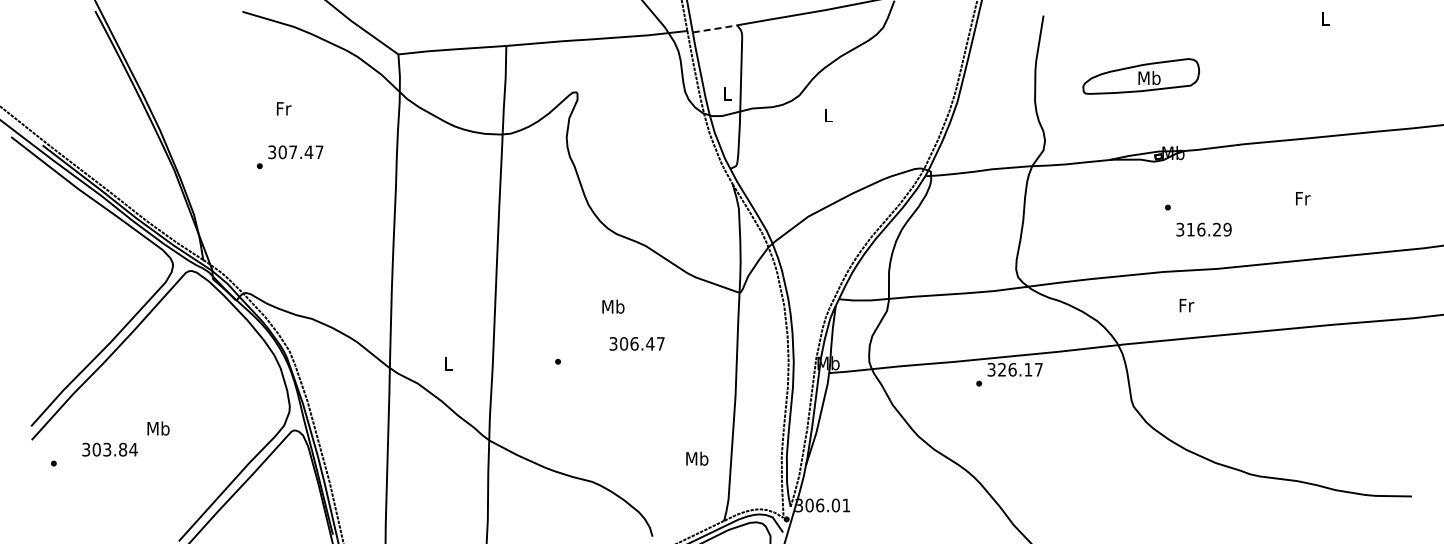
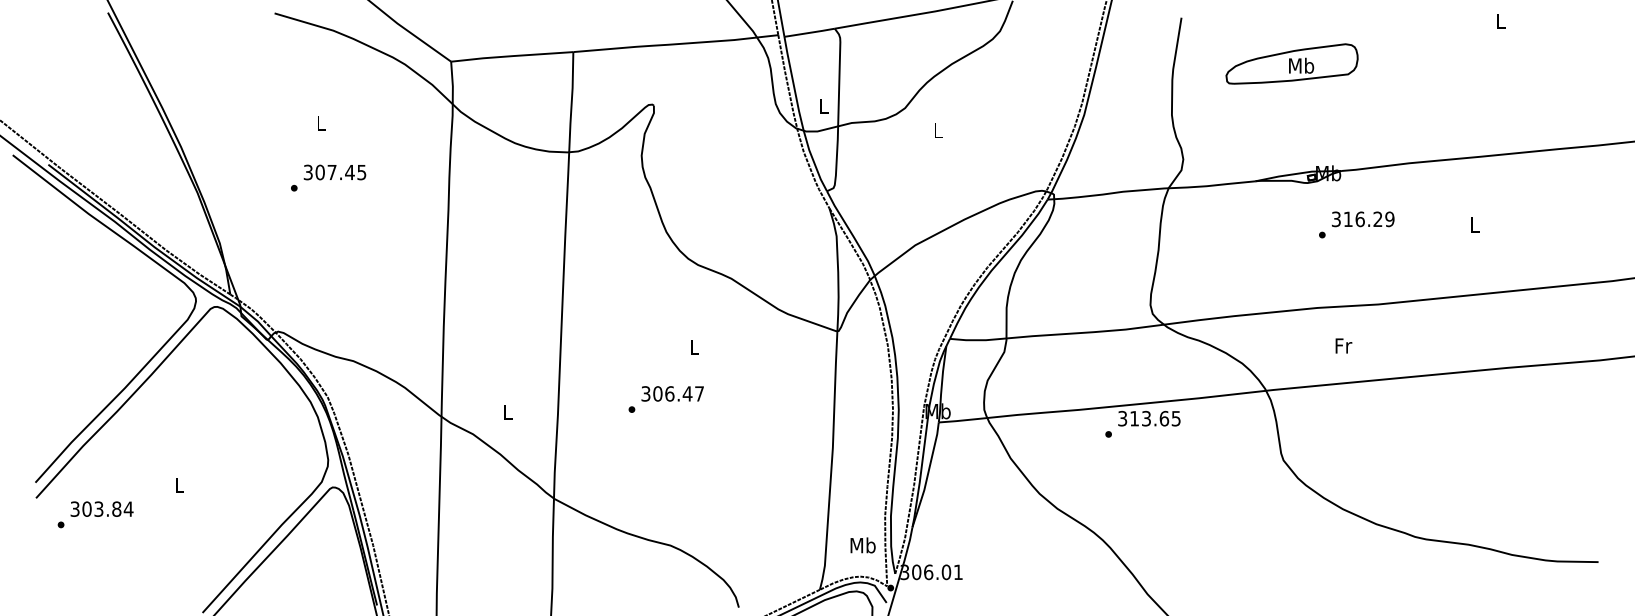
line: (716, 28) -> (811, 32), dashed -> solid
part: (1140, 76) -> (1291, 64), moved
text: (283, 108) -> (321, 122), Fr -> L
text: (319, 152) -> (361, 172), 307.47 -> 307.45
text: (1303, 198) -> (1475, 224), Fr -> L
text: (1203, 229) -> (1362, 219), moved
text: (613, 306) -> (694, 347), Mb -> L
text: (636, 343) -> (672, 393), moved
text: (1020, 369) -> (1155, 418), 326.17 -> 313.65
text: (158, 428) -> (179, 485), Mb -> L
text: (109, 449) -> (101, 508), moved
text: (697, 458) -> (863, 545), moved

